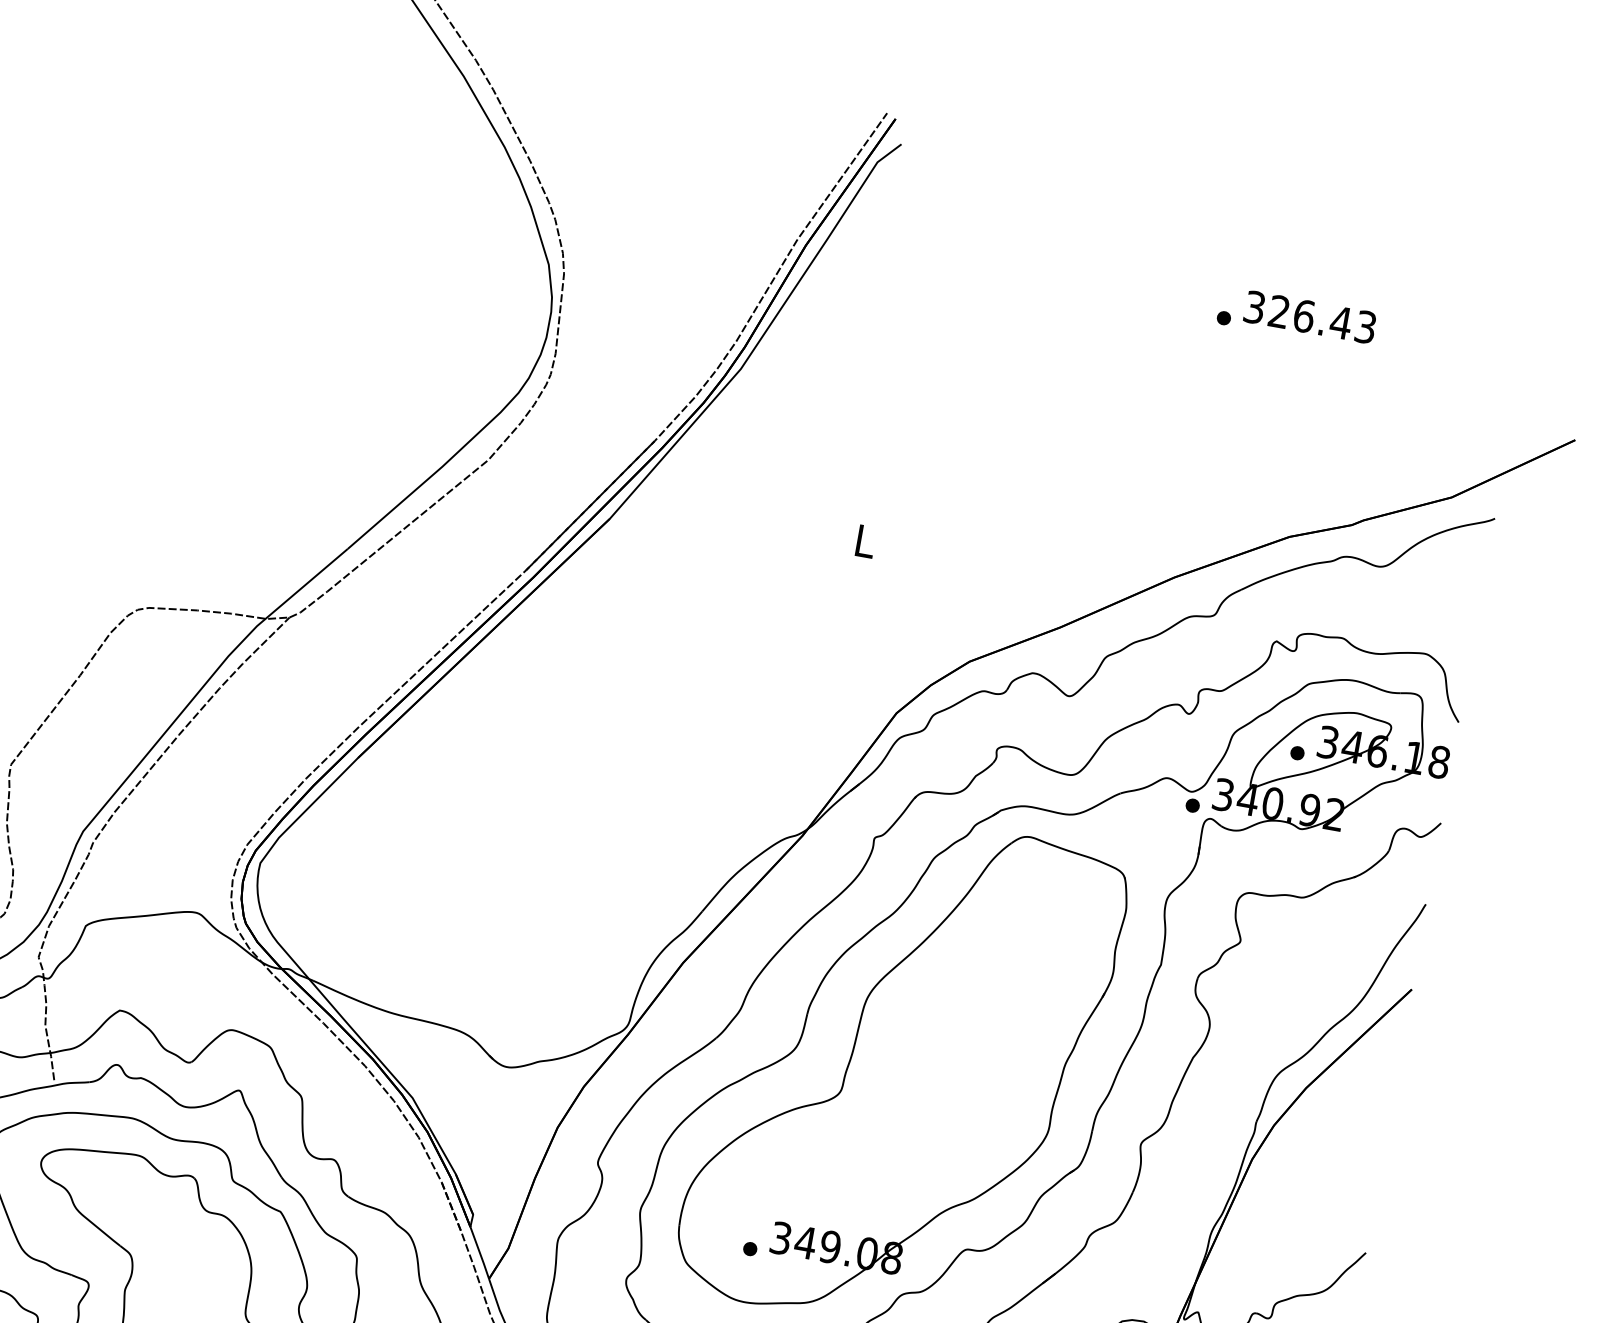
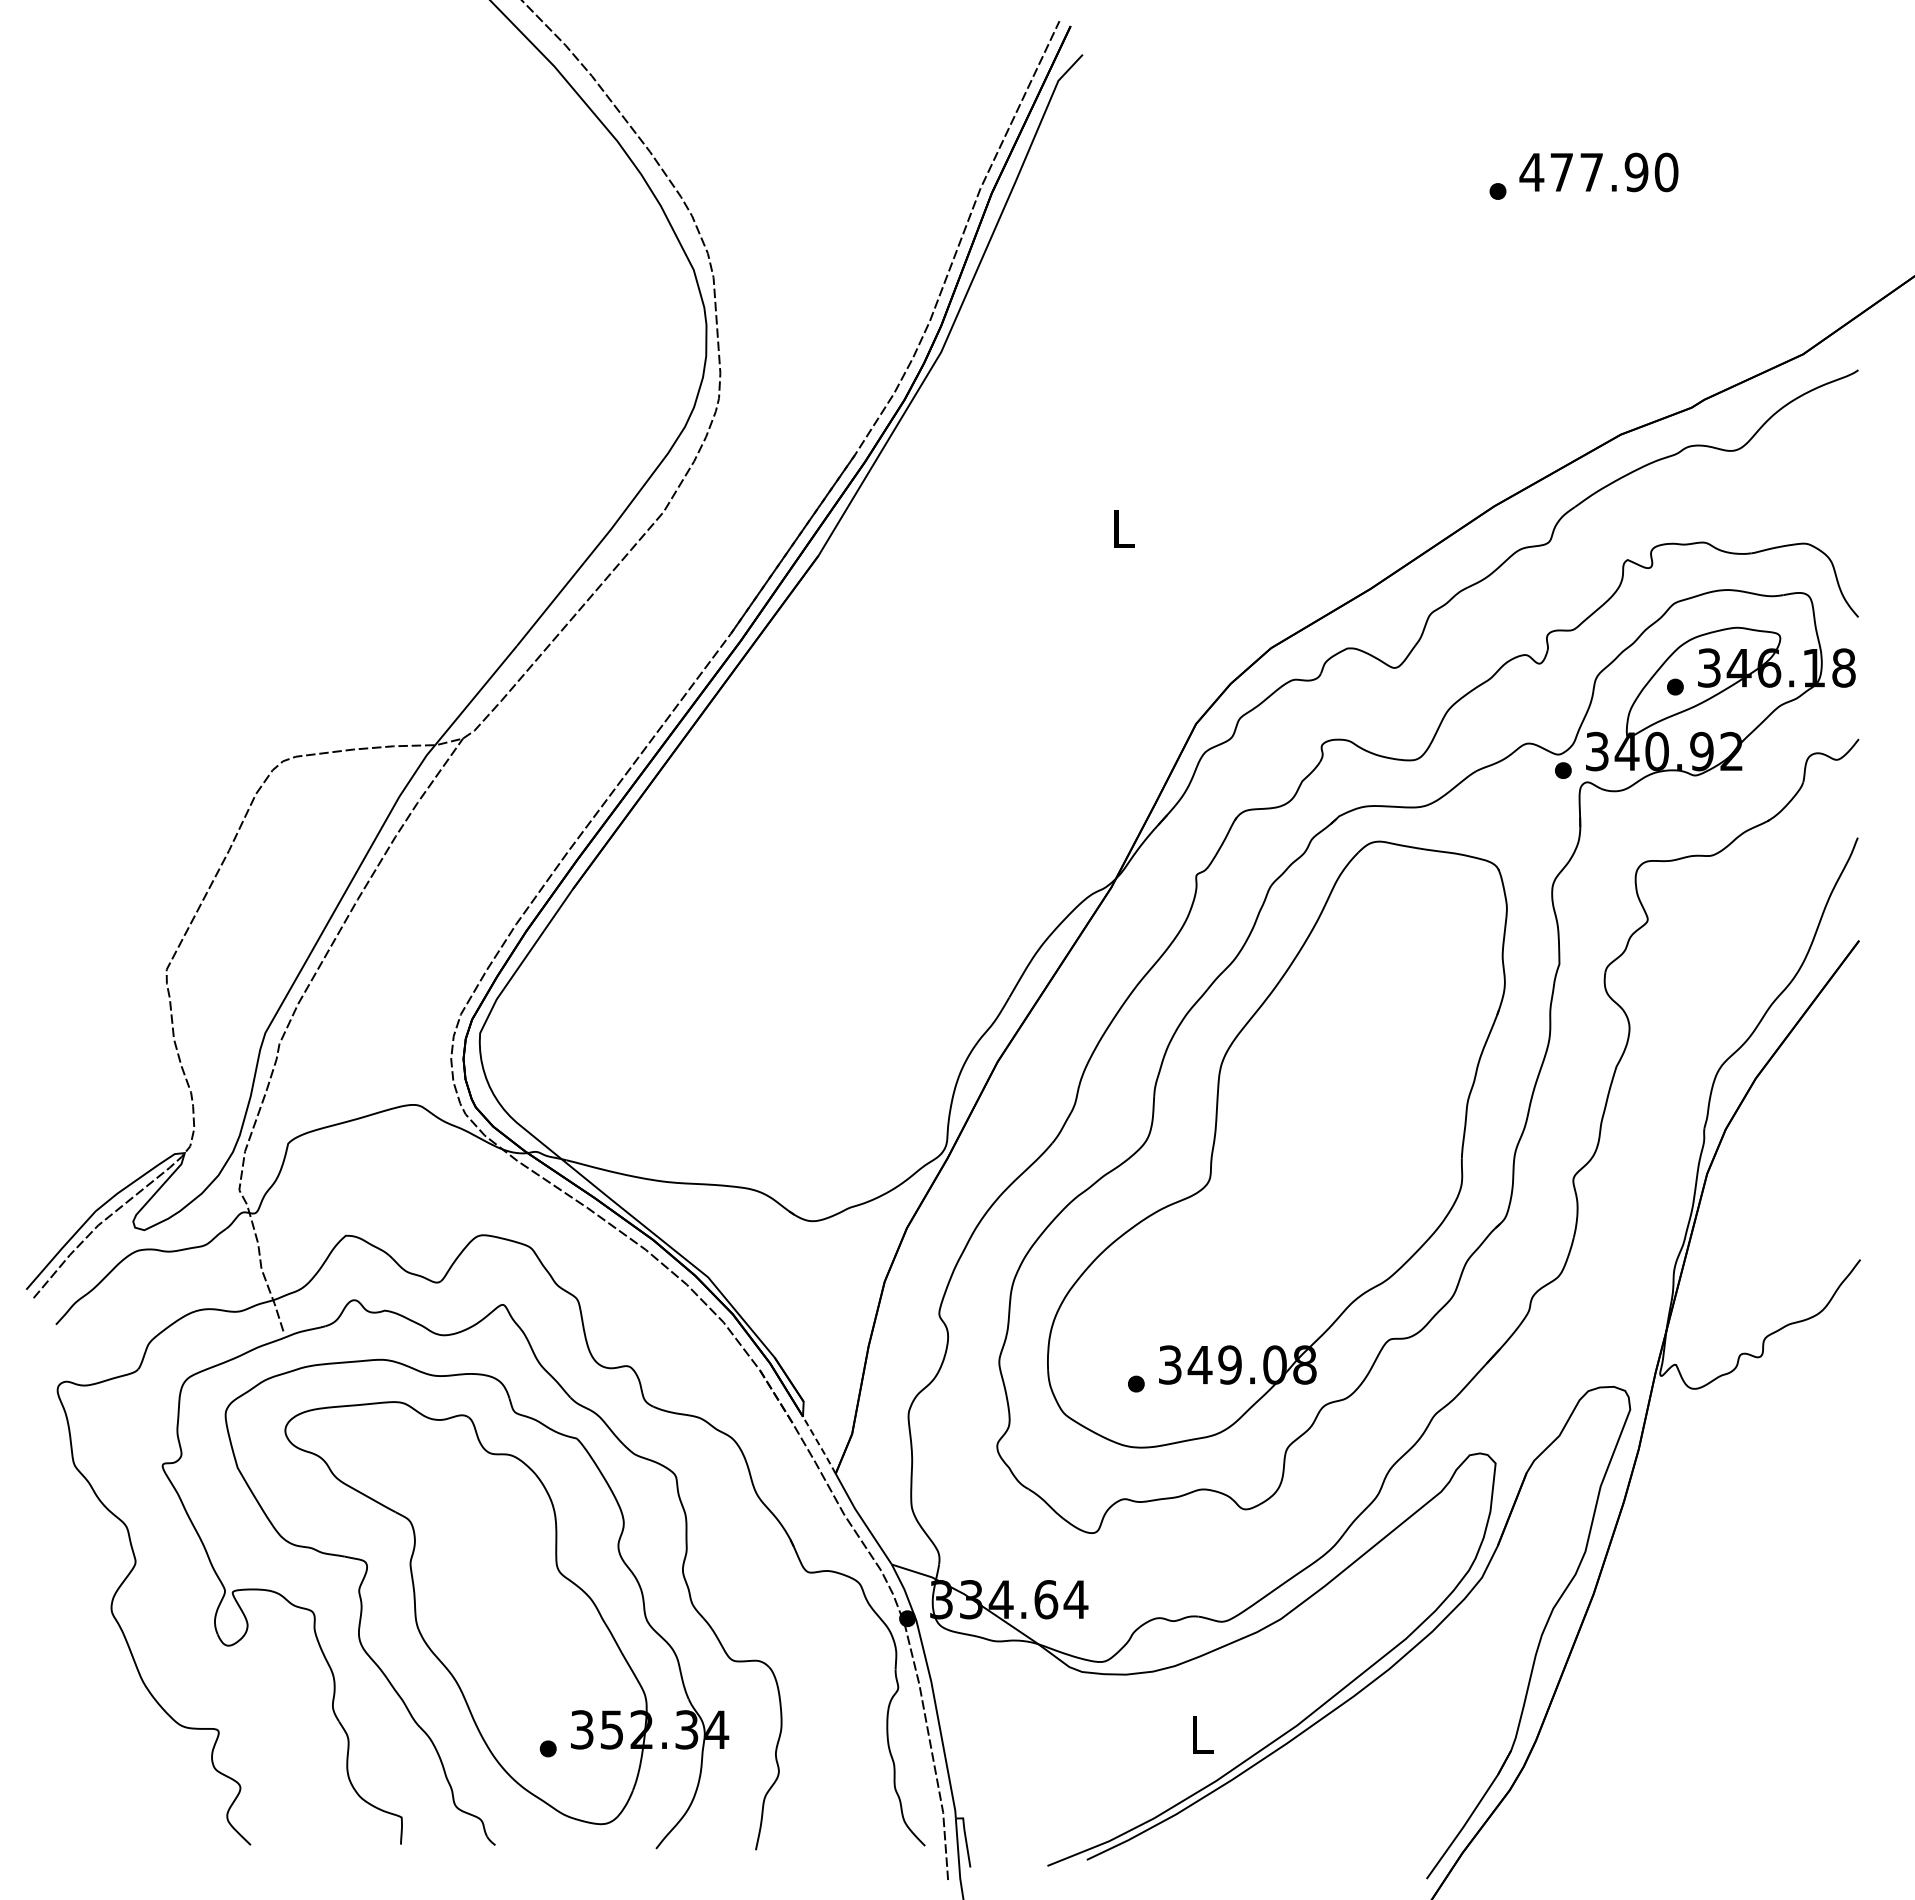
text: (1309, 317) -> (1598, 172), 326.43 -> 477.90
line: (479, 1253) -> (819, 1445), solid -> dashed

